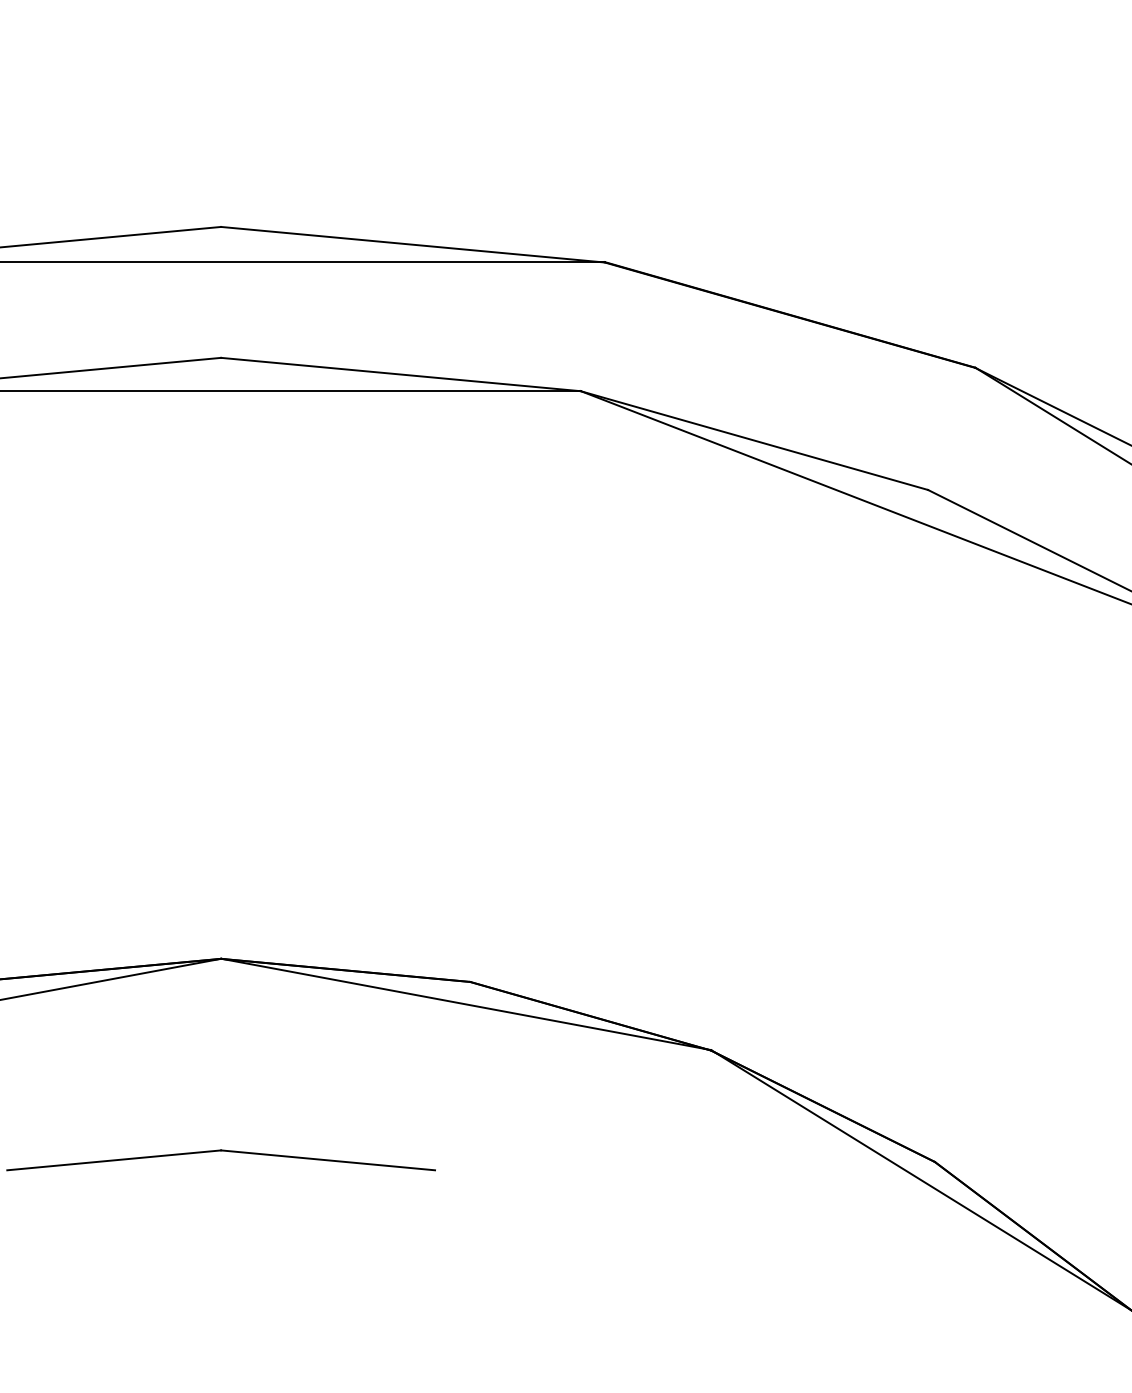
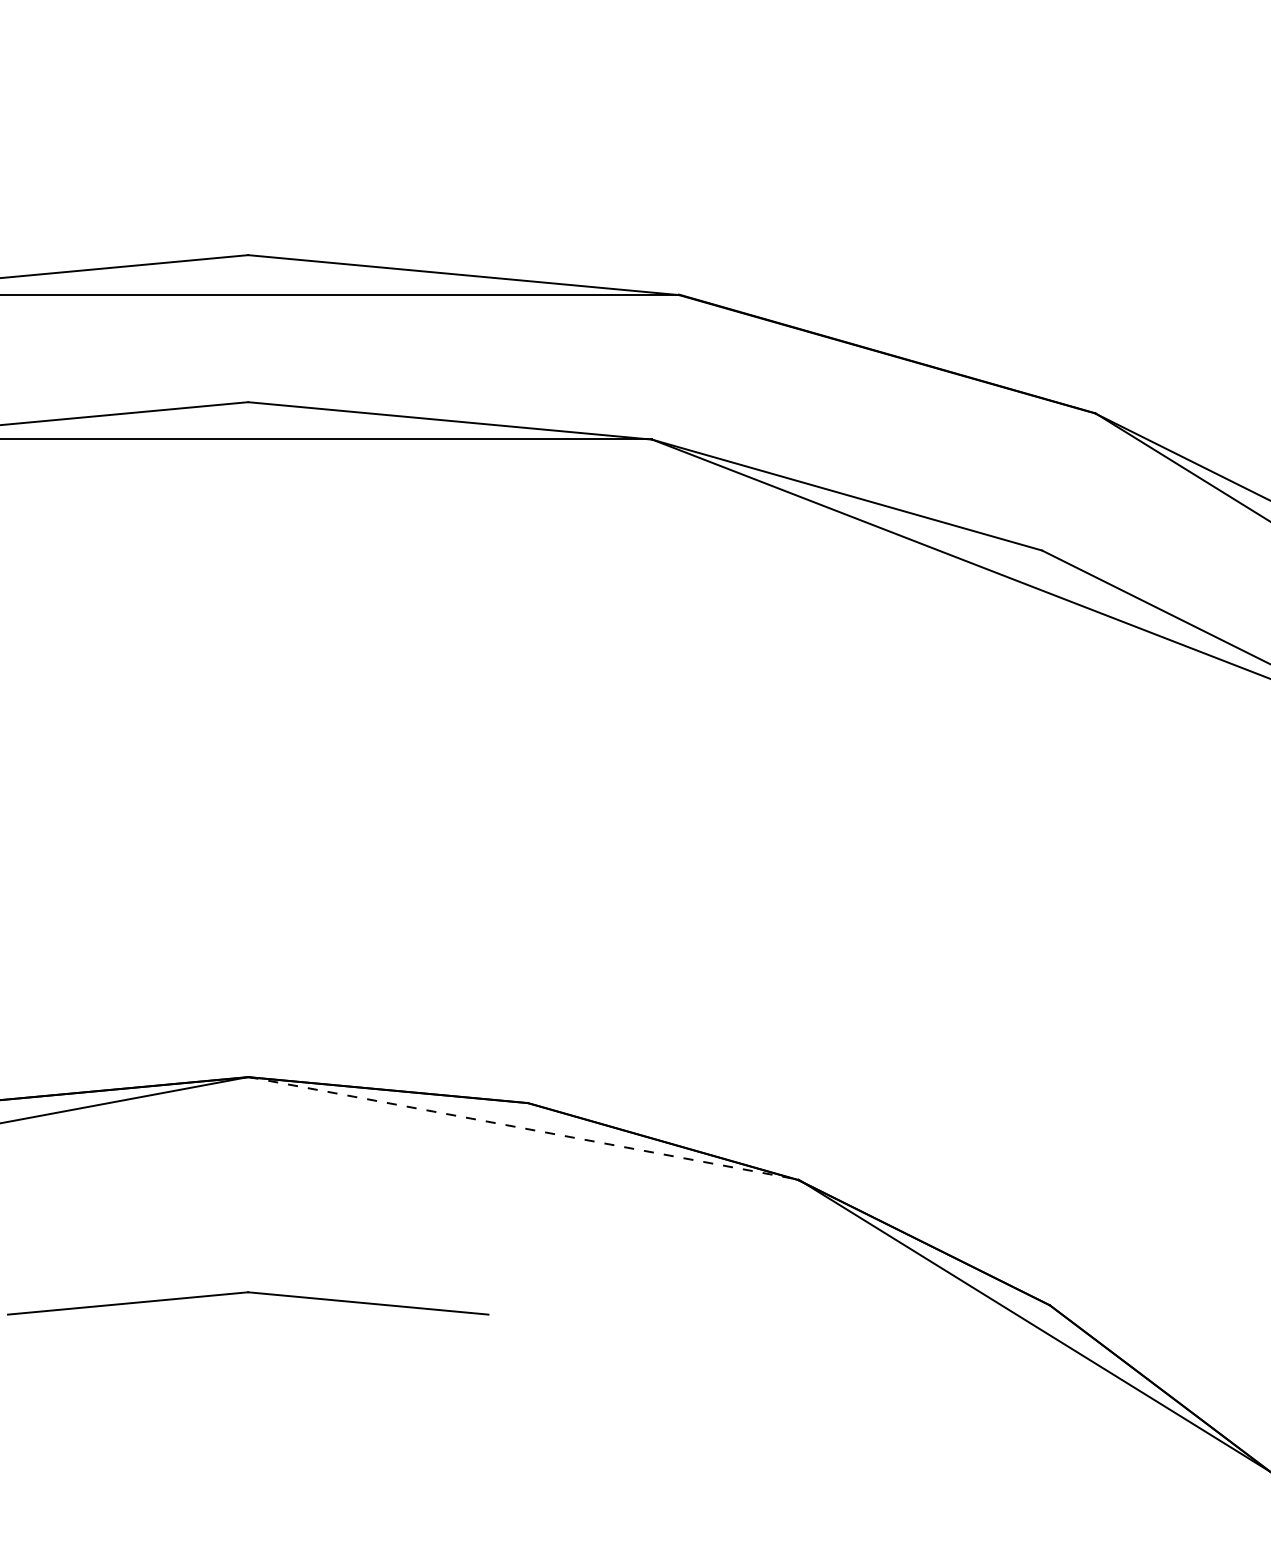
line: (466, 1004) -> (523, 1128), solid -> dashed

